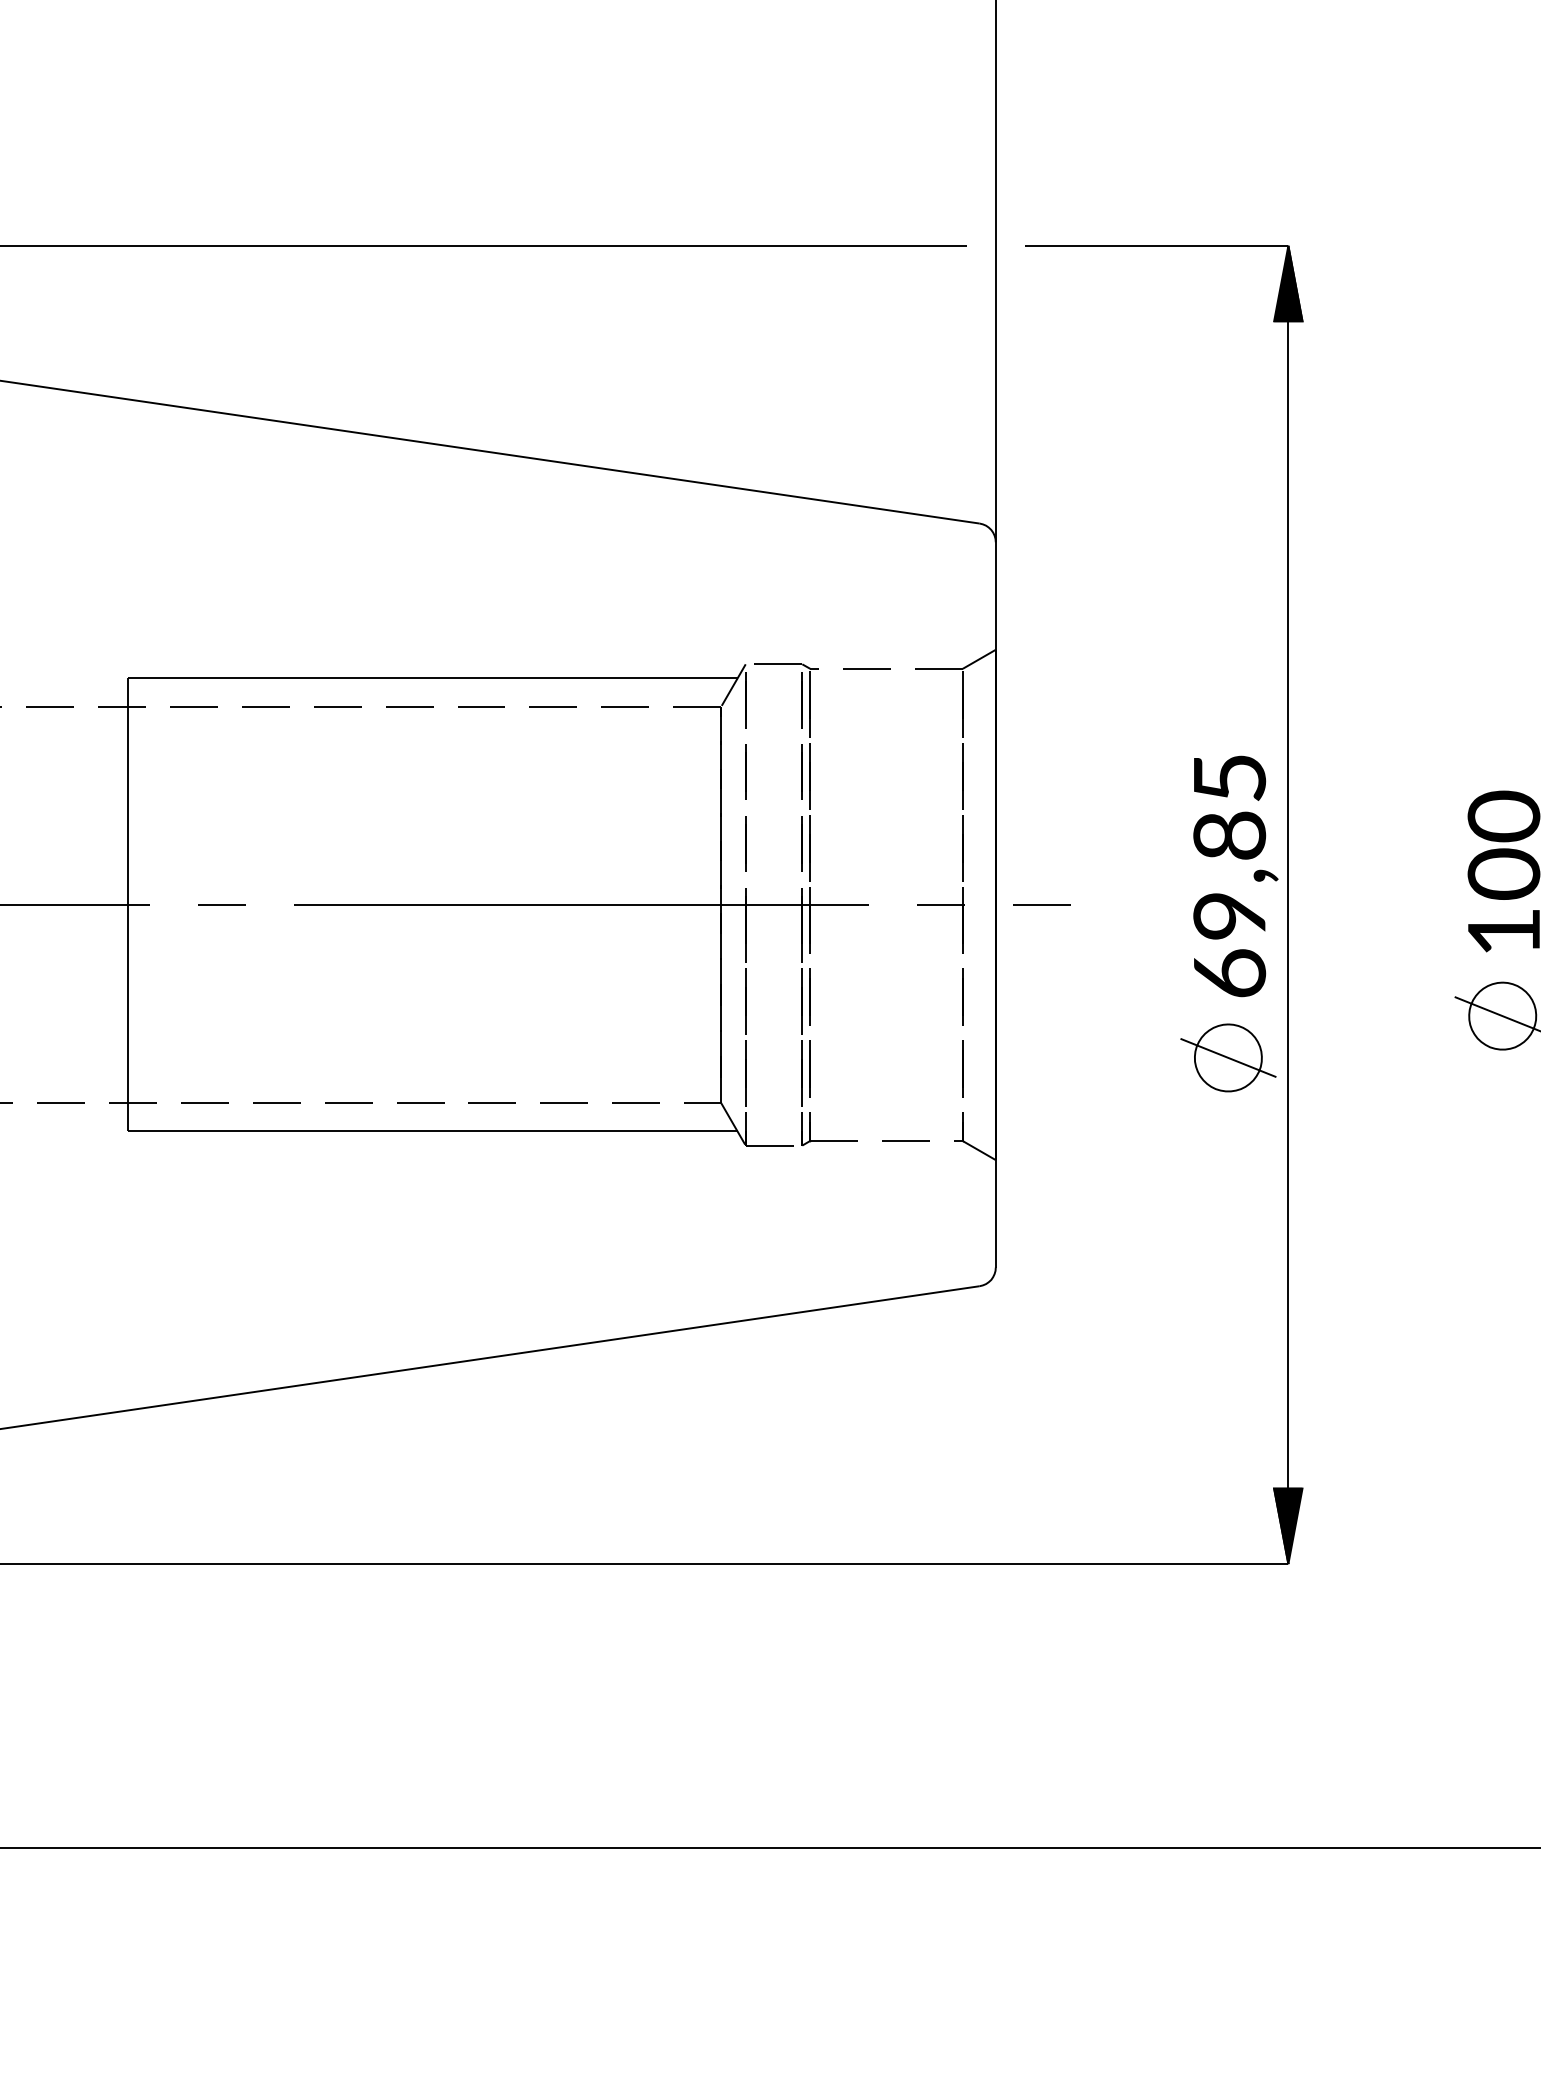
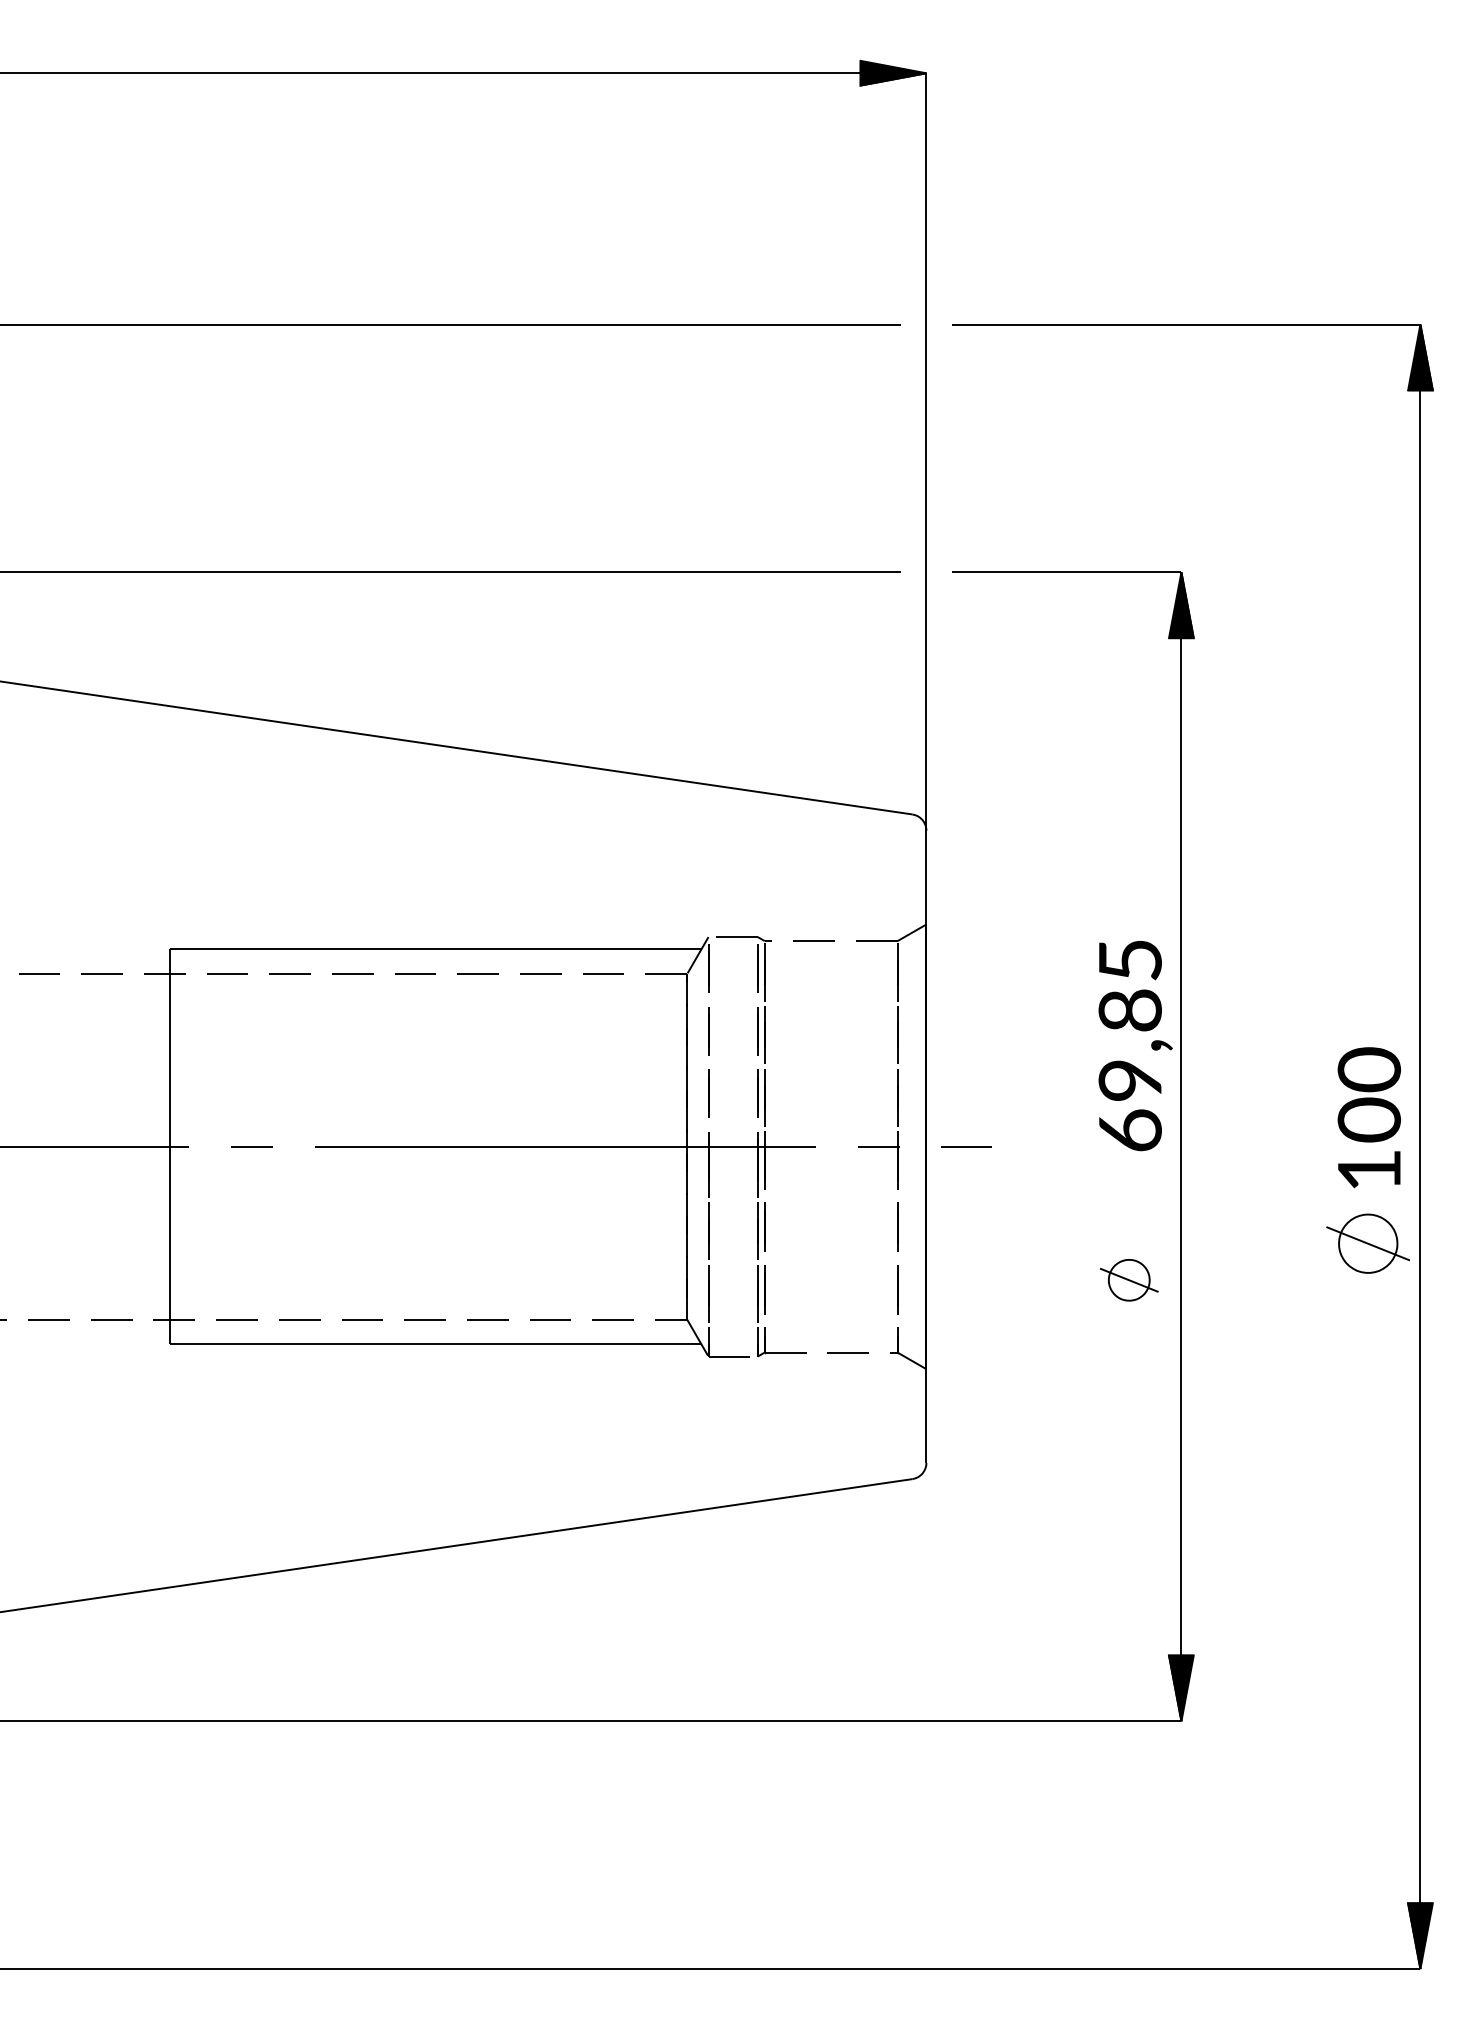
text: (1235, 875) -> (1135, 1045), moved
part: (1228, 1058) -> (1129, 1280), size x0.7

